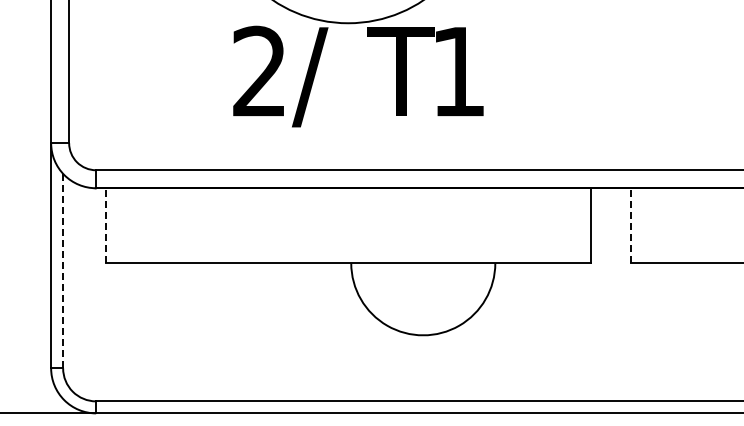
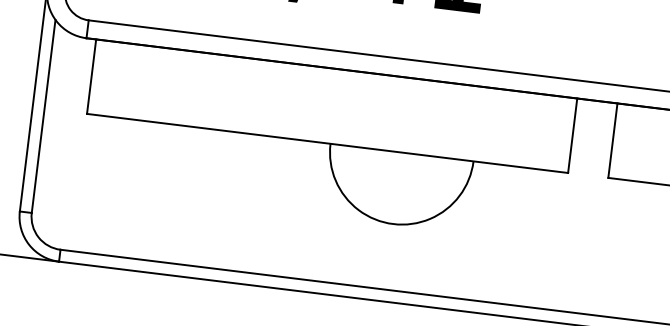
line: (105, 225) -> (91, 76), dashed -> solid
line: (631, 225) -> (613, 140), dashed -> solid
line: (63, 270) -> (44, 115), dashed -> solid

